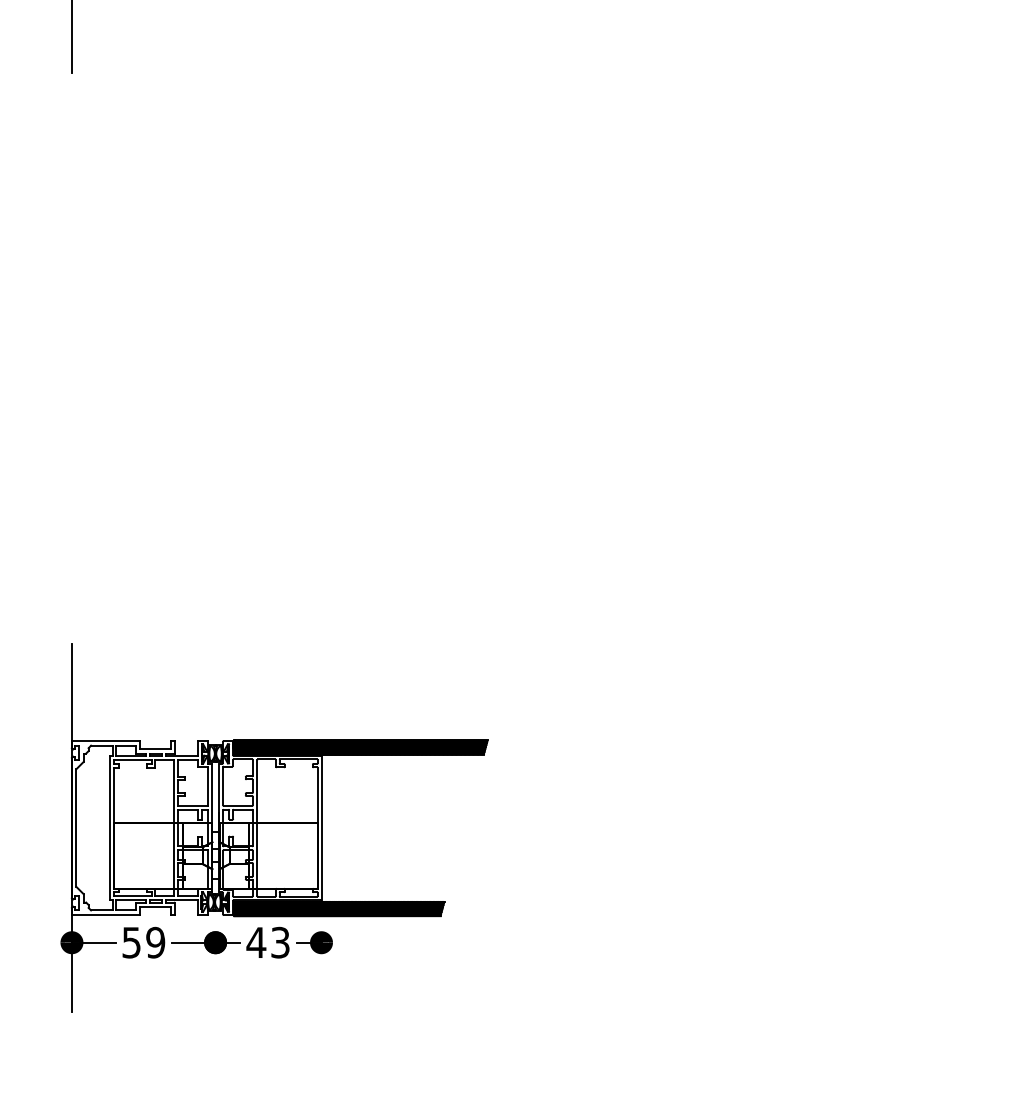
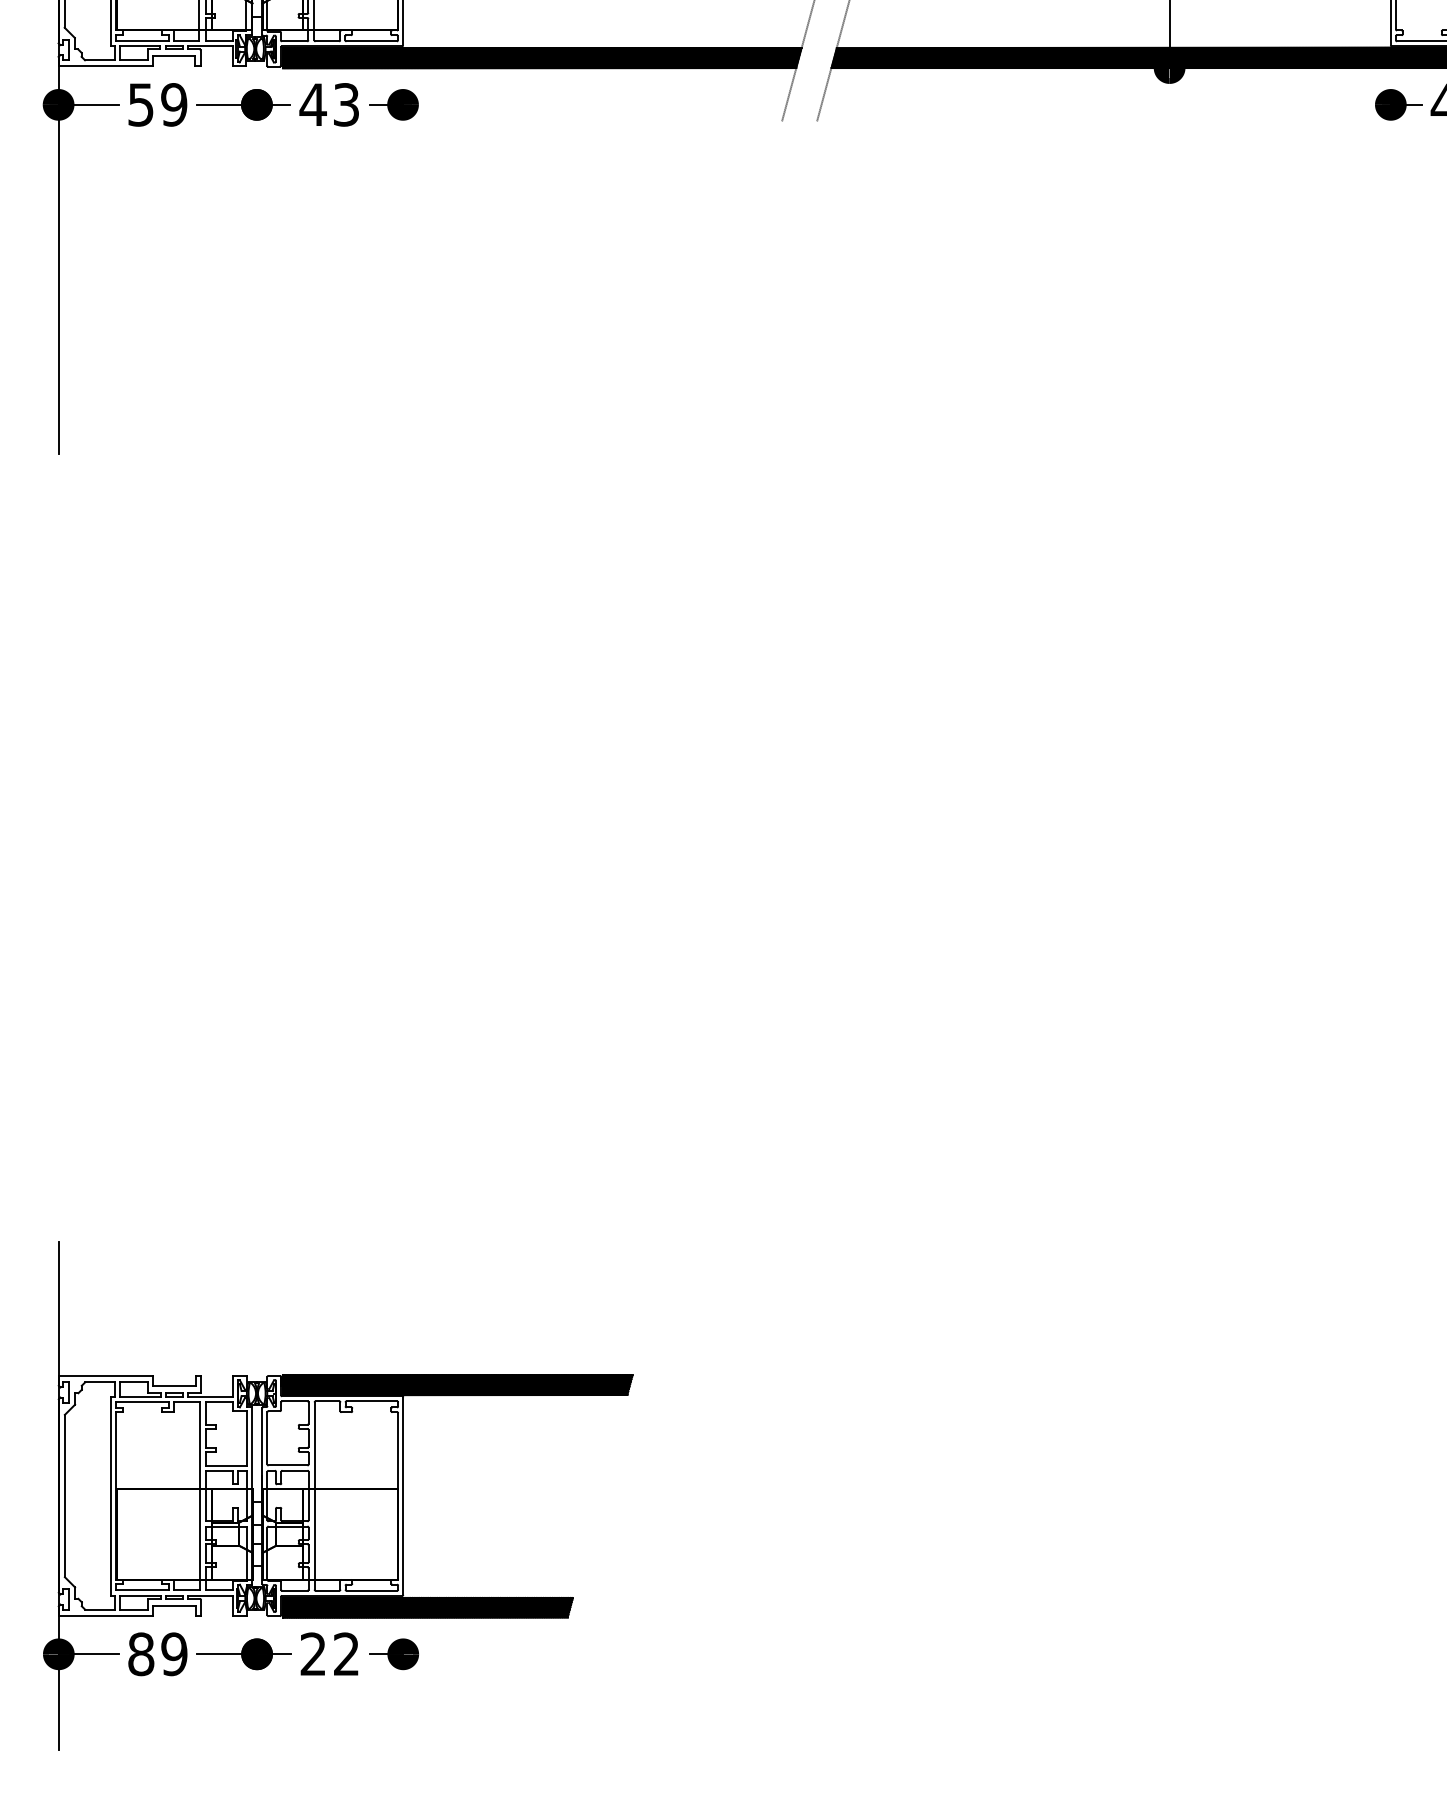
text: (131, 942) -> (141, 1654), 59 -> 89
text: (268, 942) -> (329, 1654), 43 -> 22

